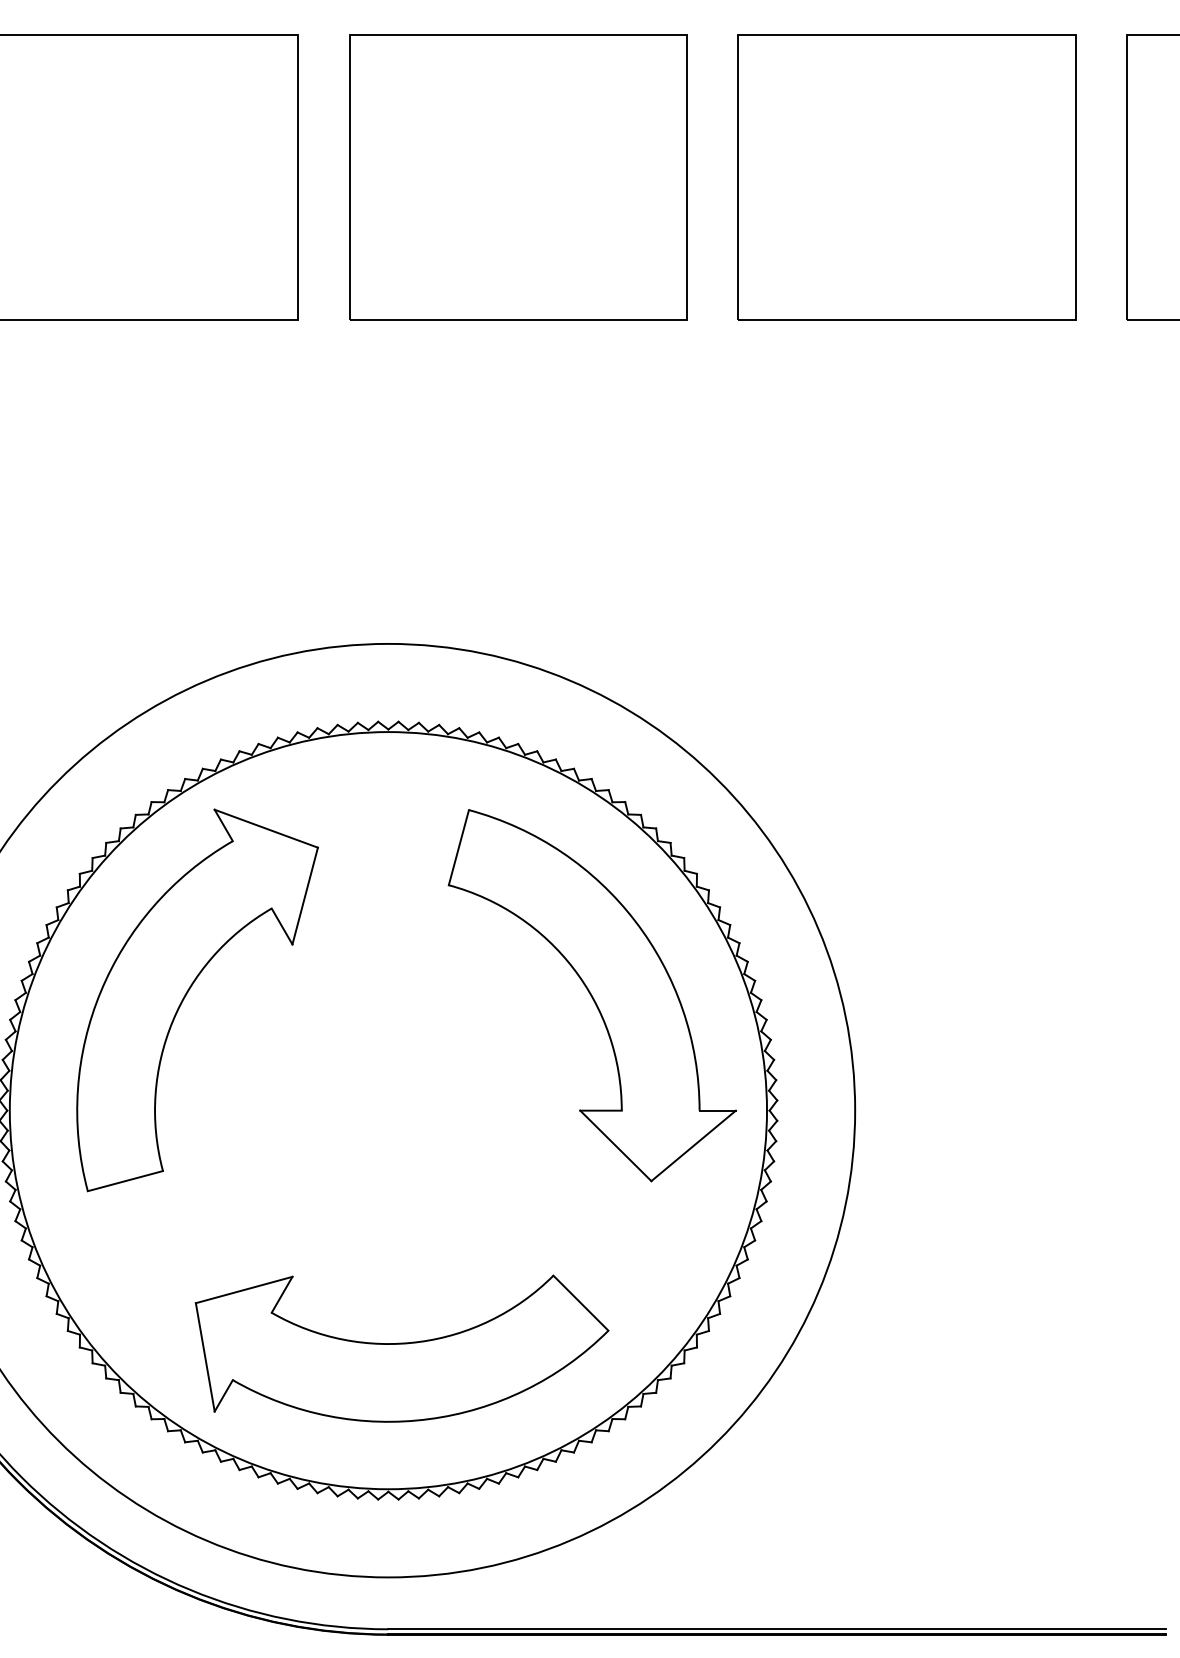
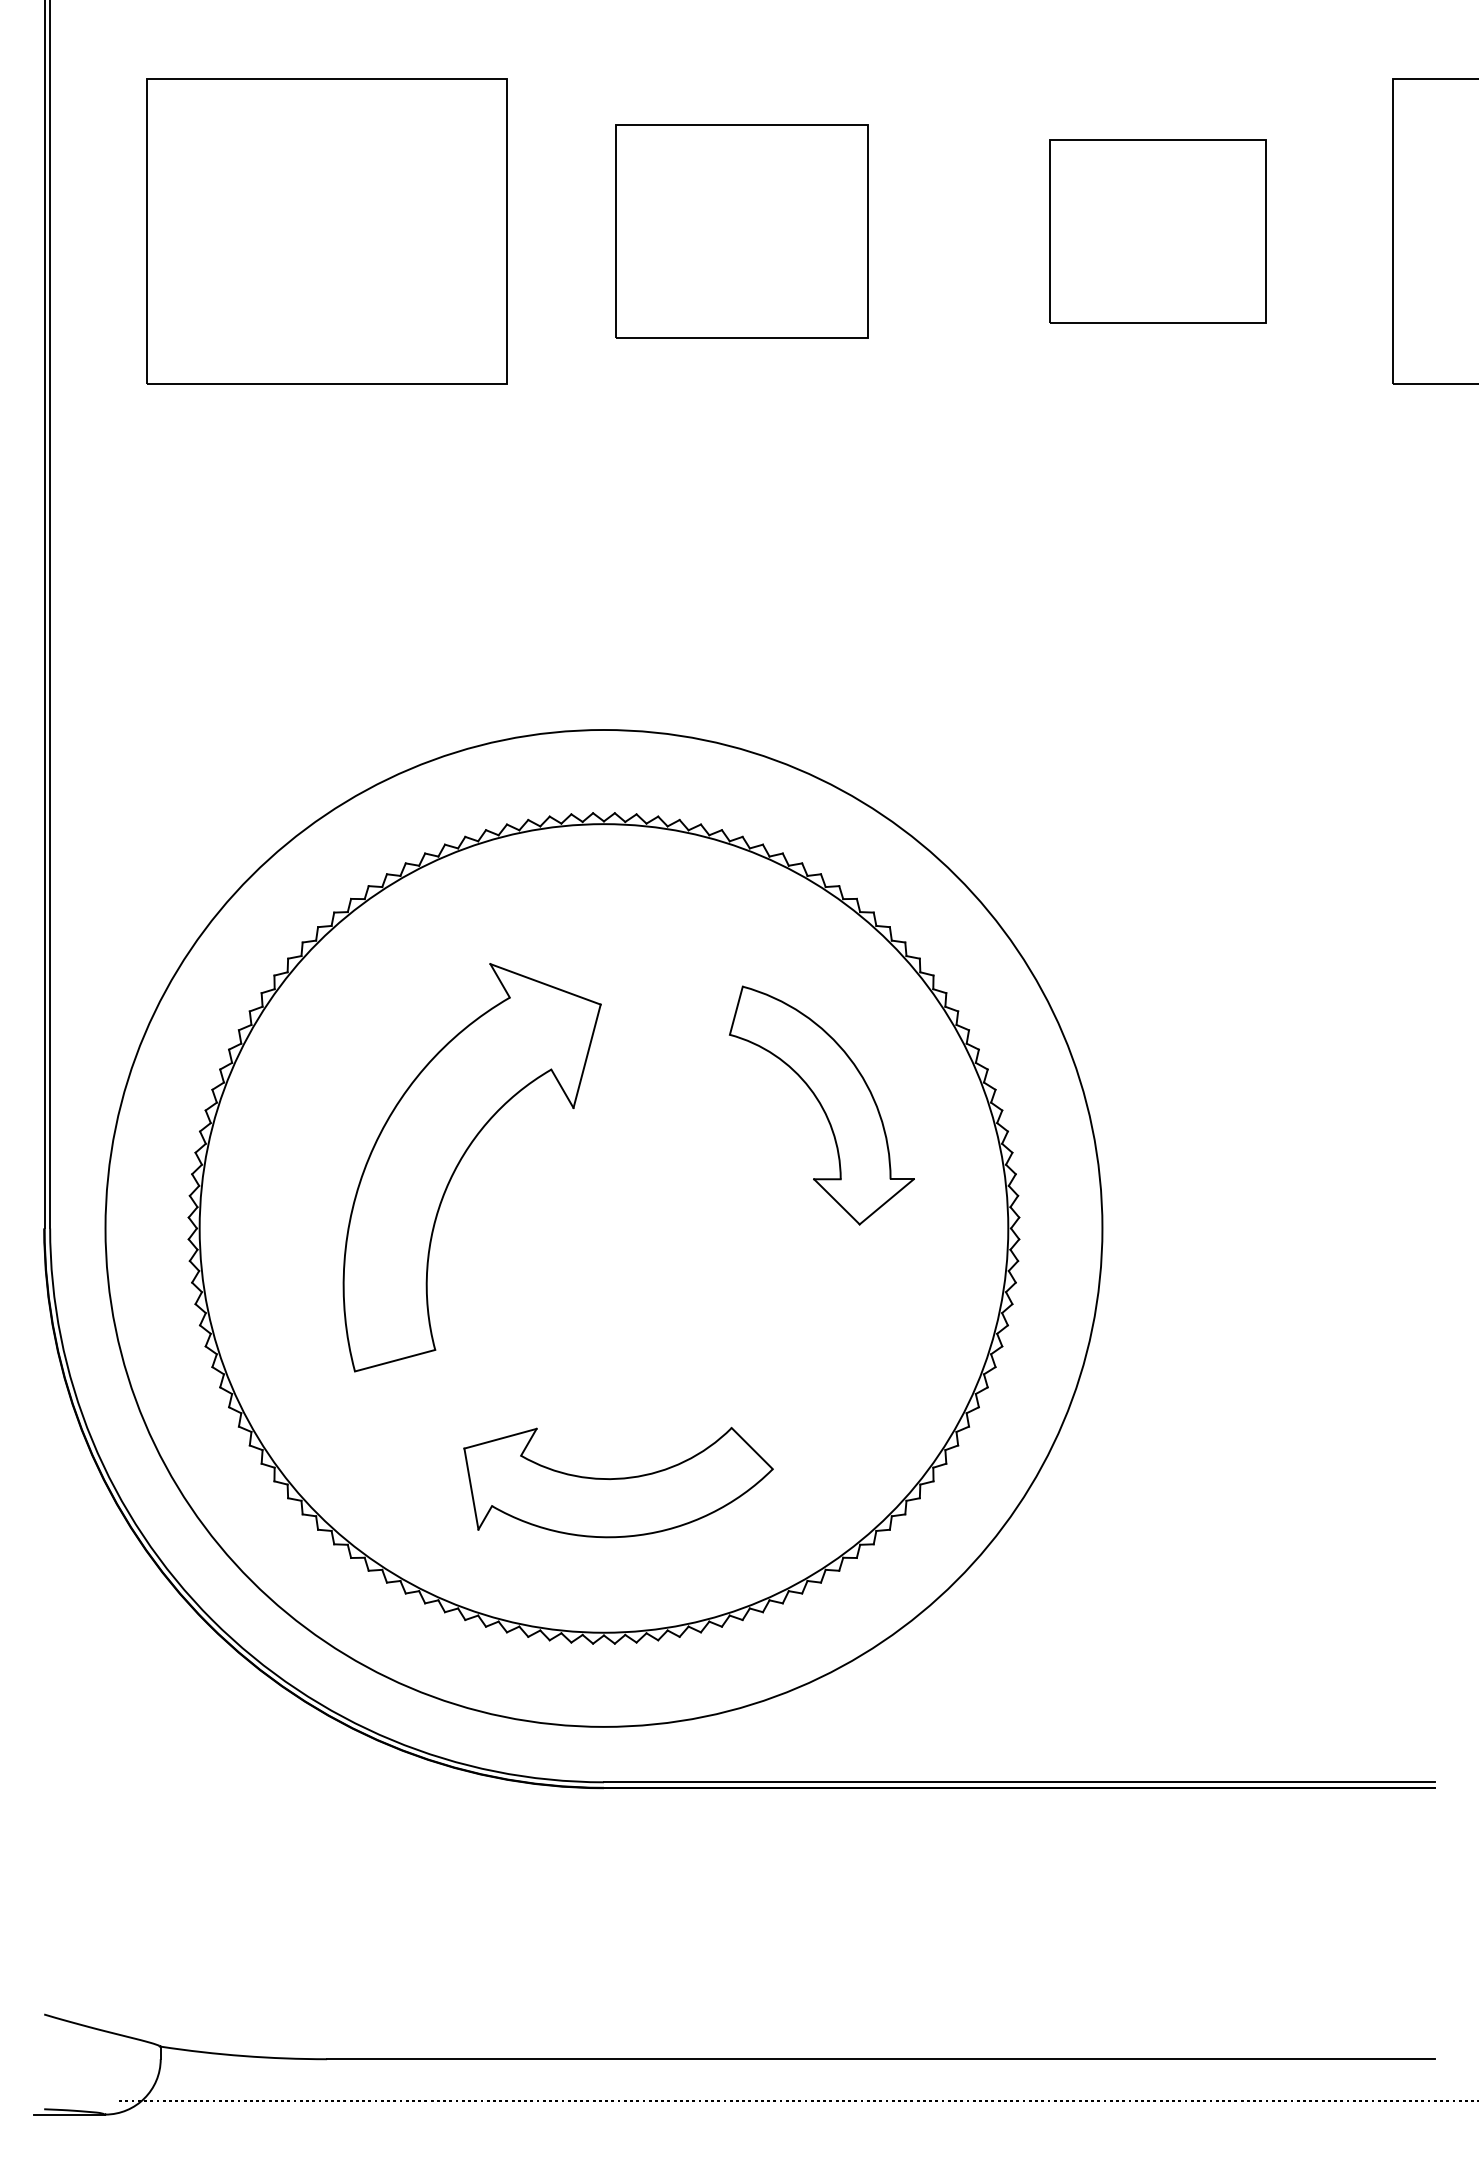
part: (517, 177) -> (741, 231), size x0.7
part: (906, 177) -> (1157, 231), size x0.6
part: (186, 995) -> (460, 1162), moved
part: (592, 995) -> (821, 1105), size x0.6
part: (402, 1348) -> (618, 1482), size x0.7

